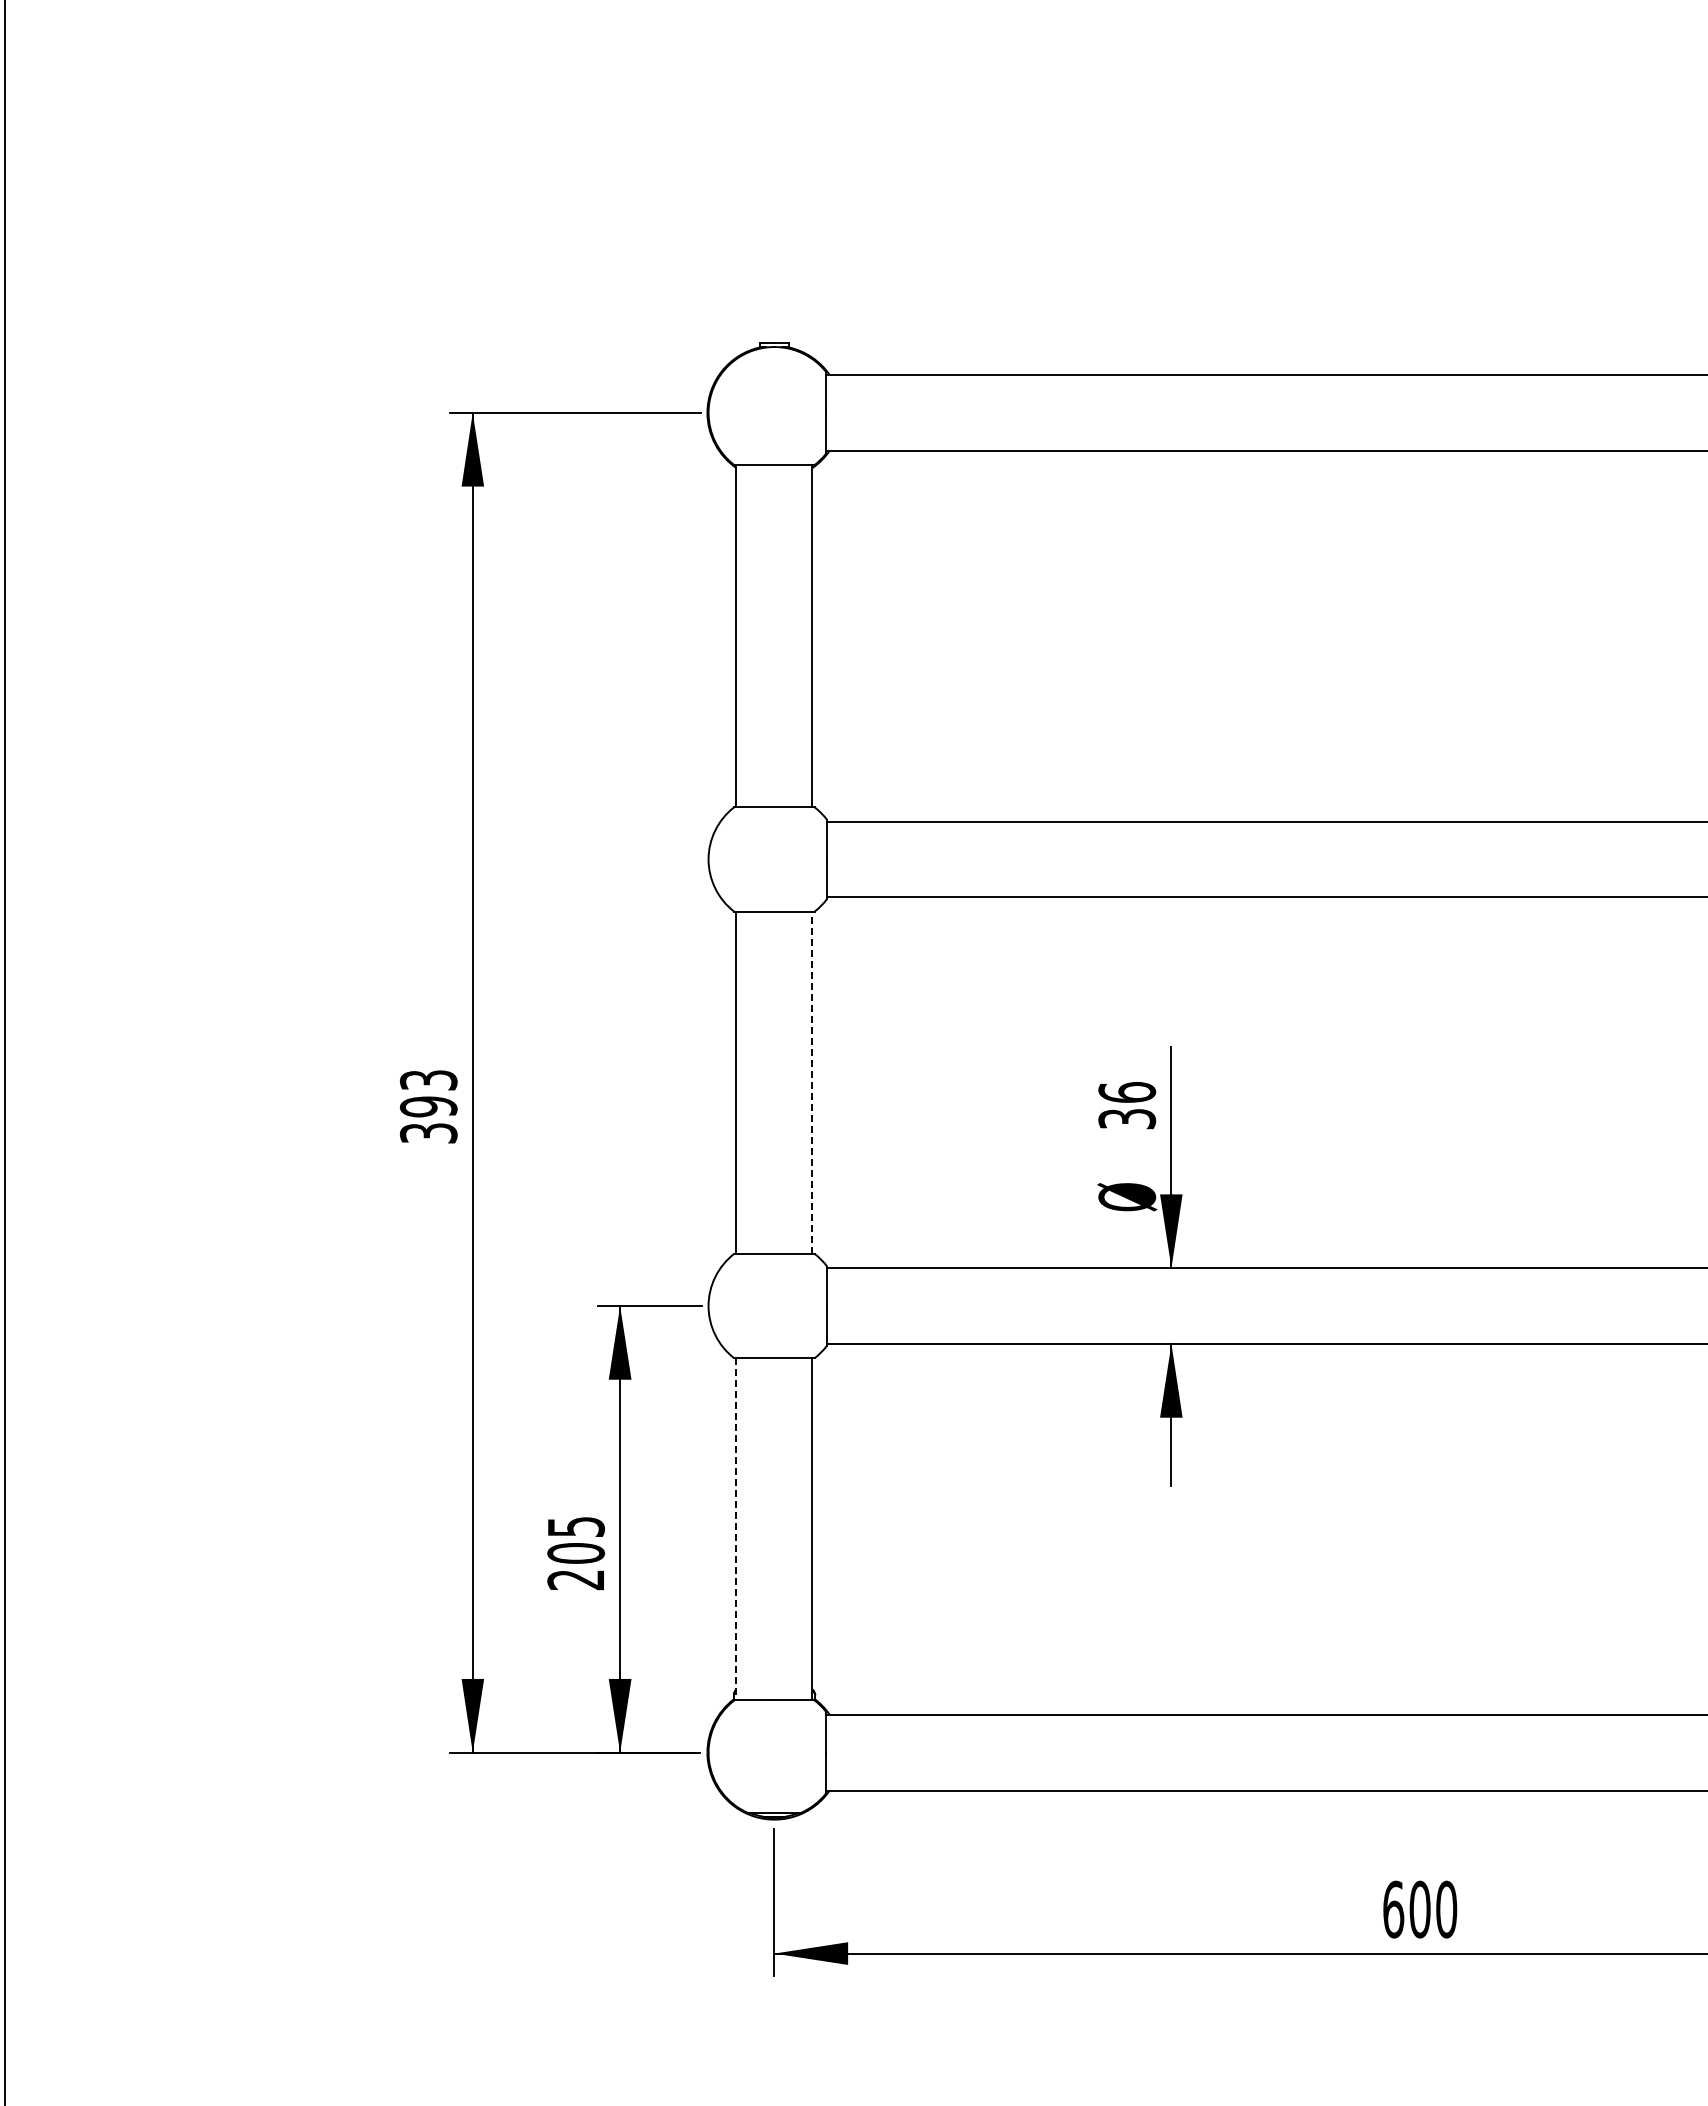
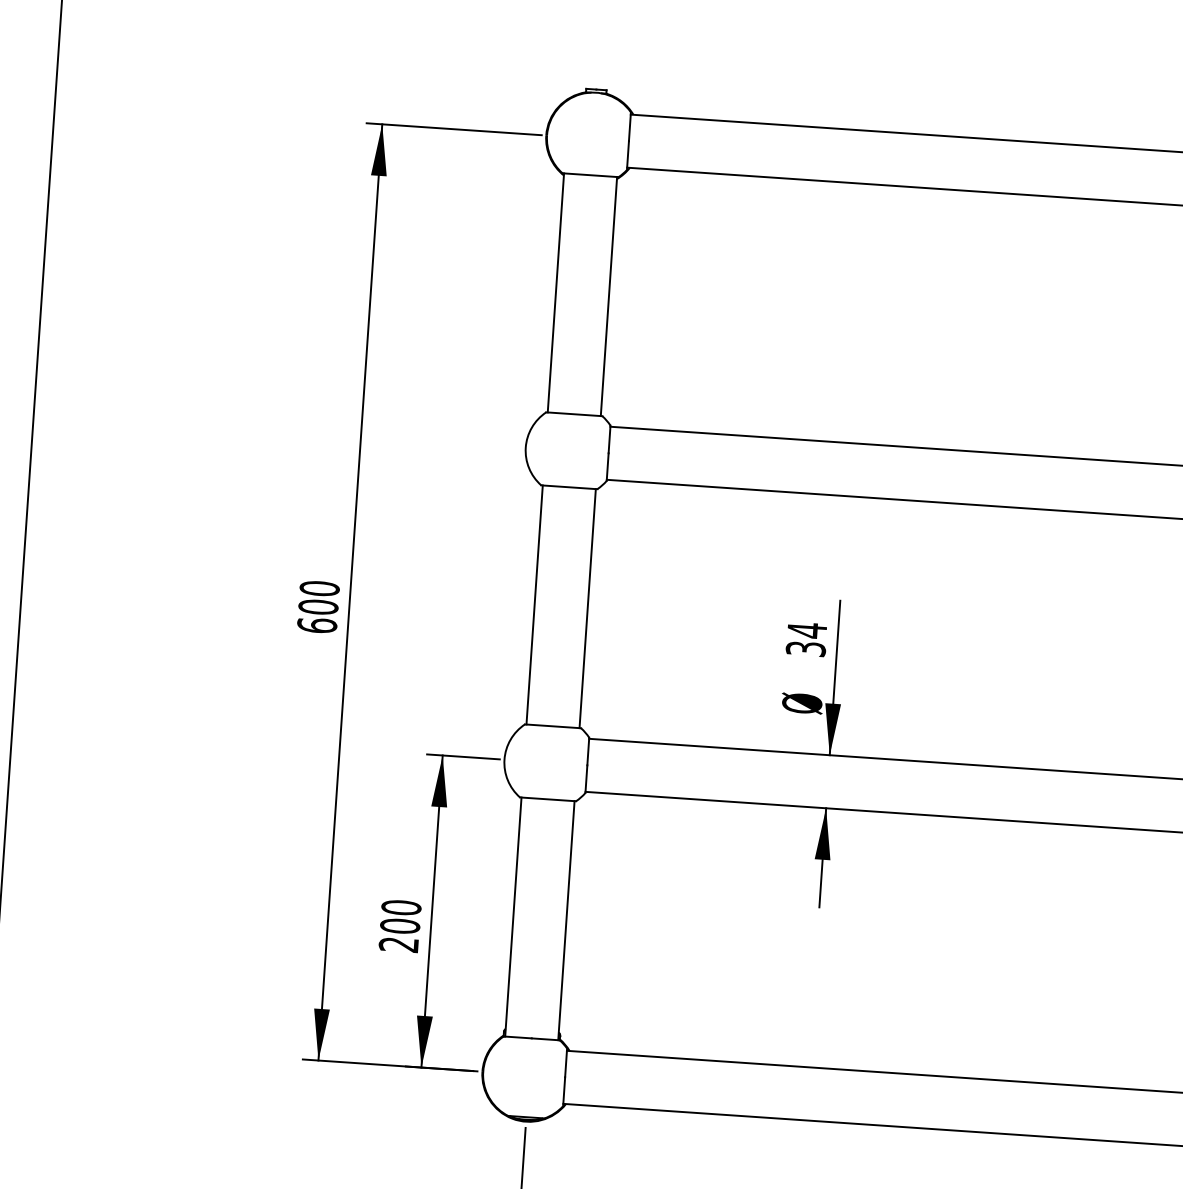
line: (812, 1082) -> (587, 608), dashed -> solid
text: (1127, 1092) -> (807, 630), 36 -> 34
text: (428, 1106) -> (318, 606), 393 -> 600
text: (576, 1526) -> (401, 907), 205 -> 200
line: (736, 1529) -> (513, 917), dashed -> solid

